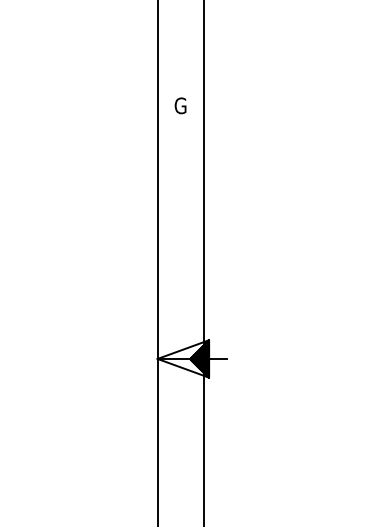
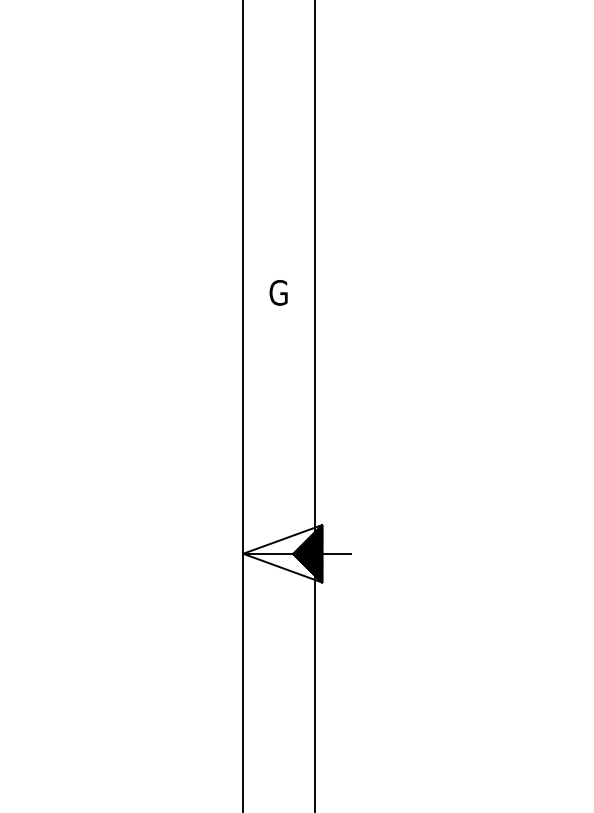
text: (180, 105) -> (278, 292), moved

